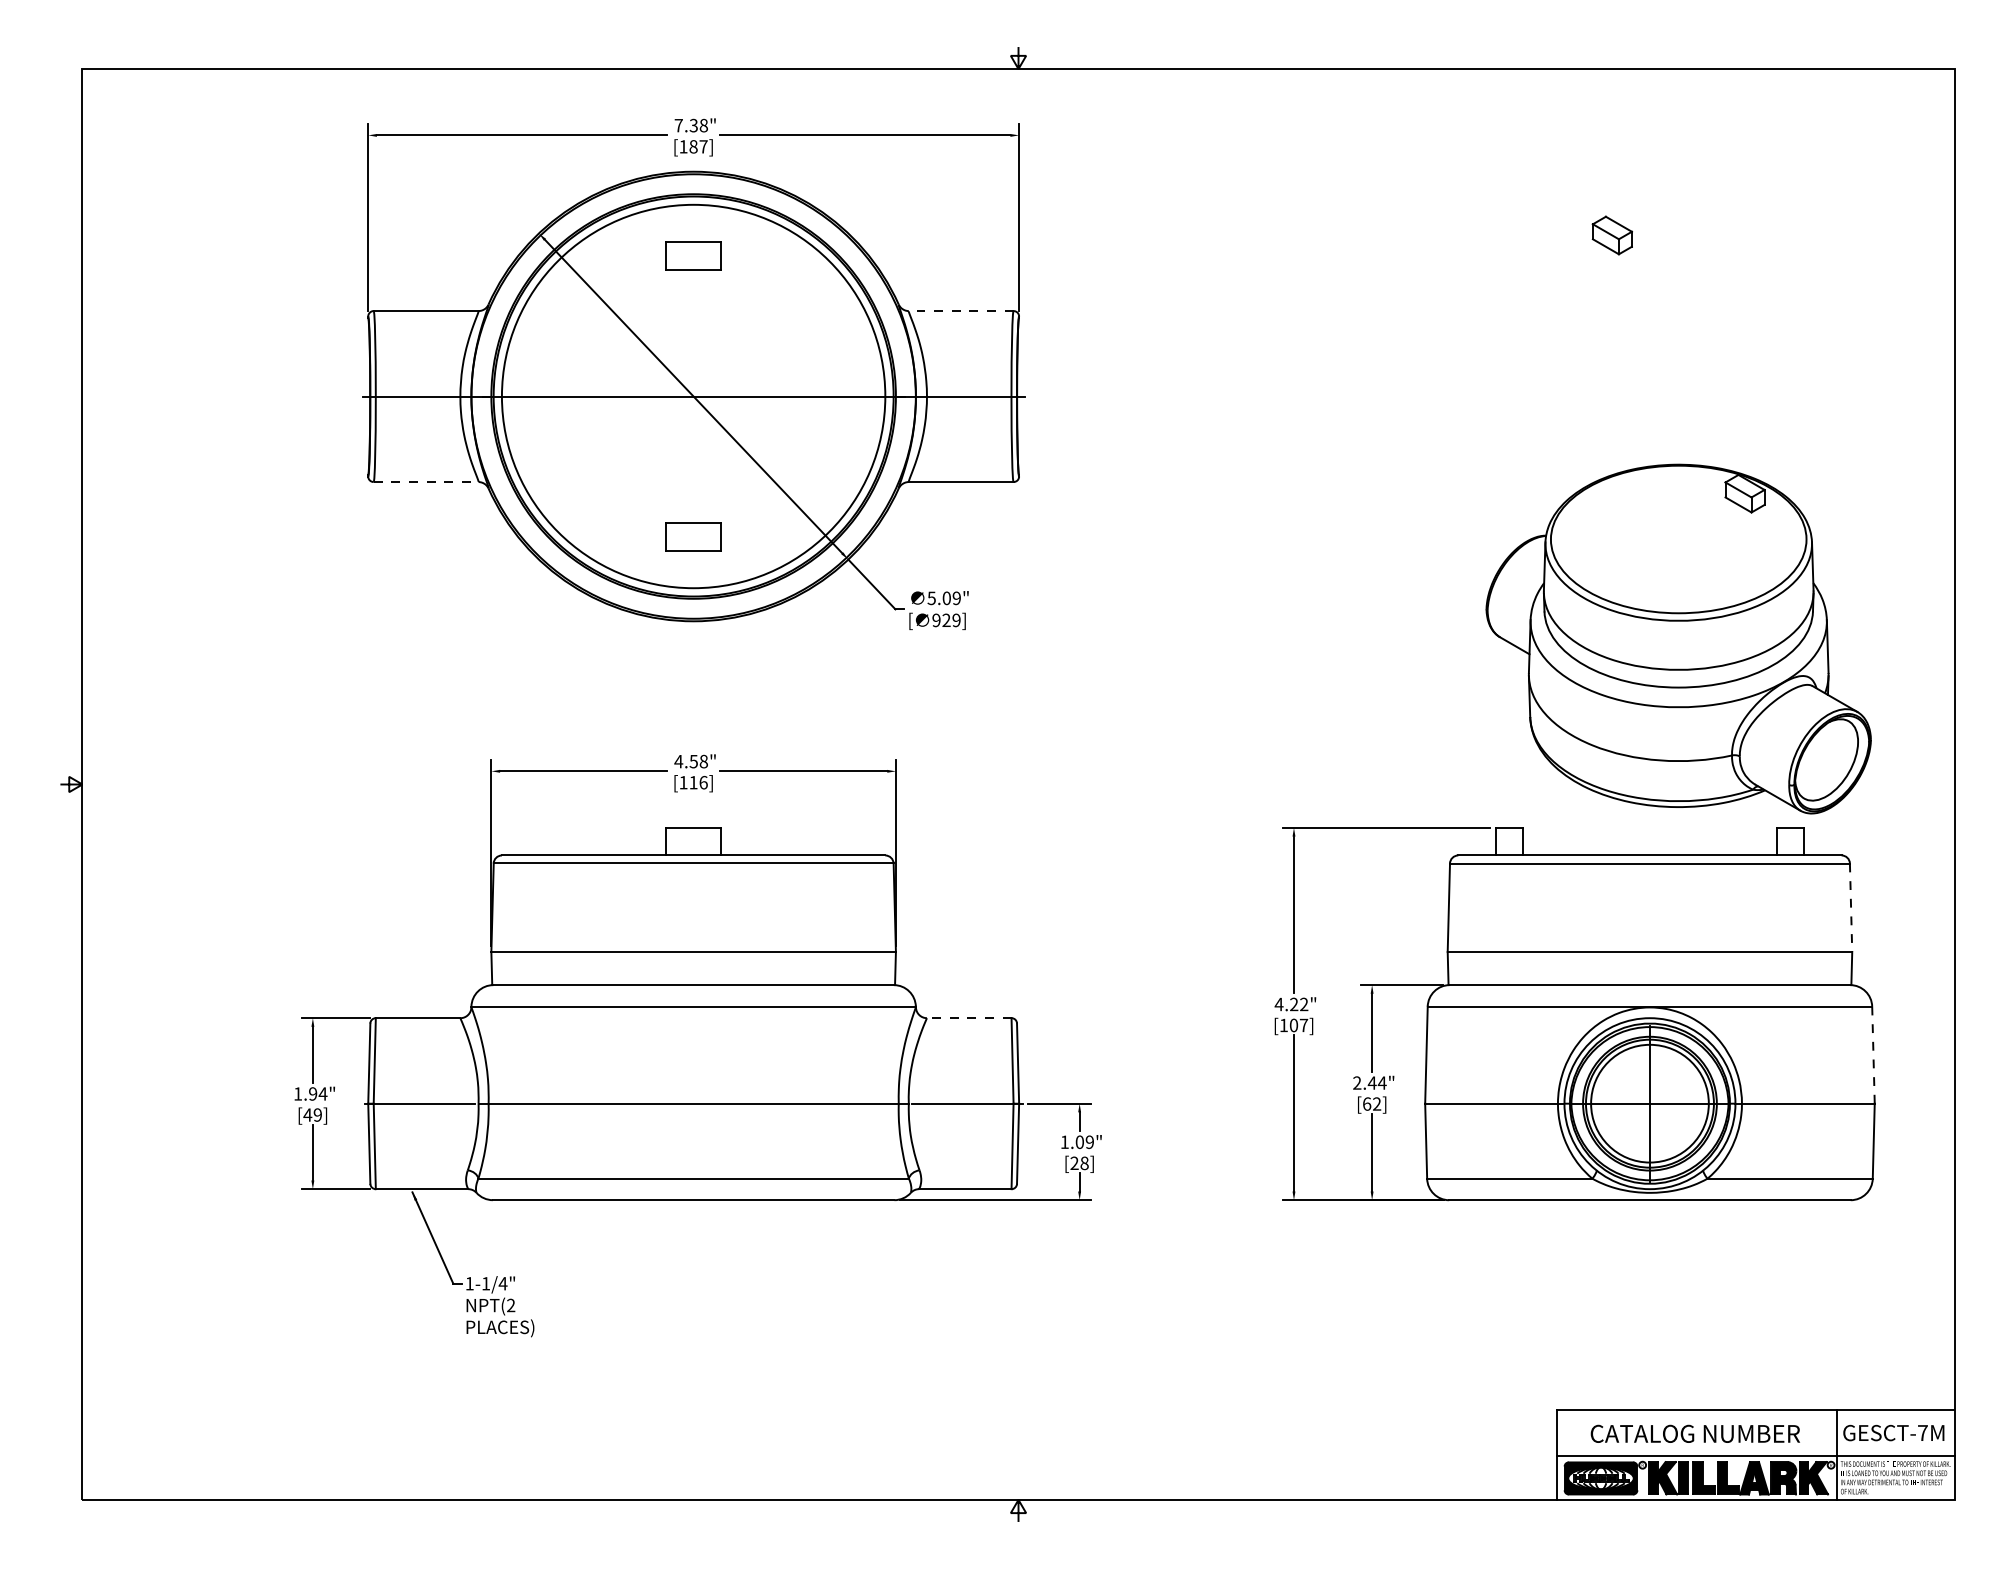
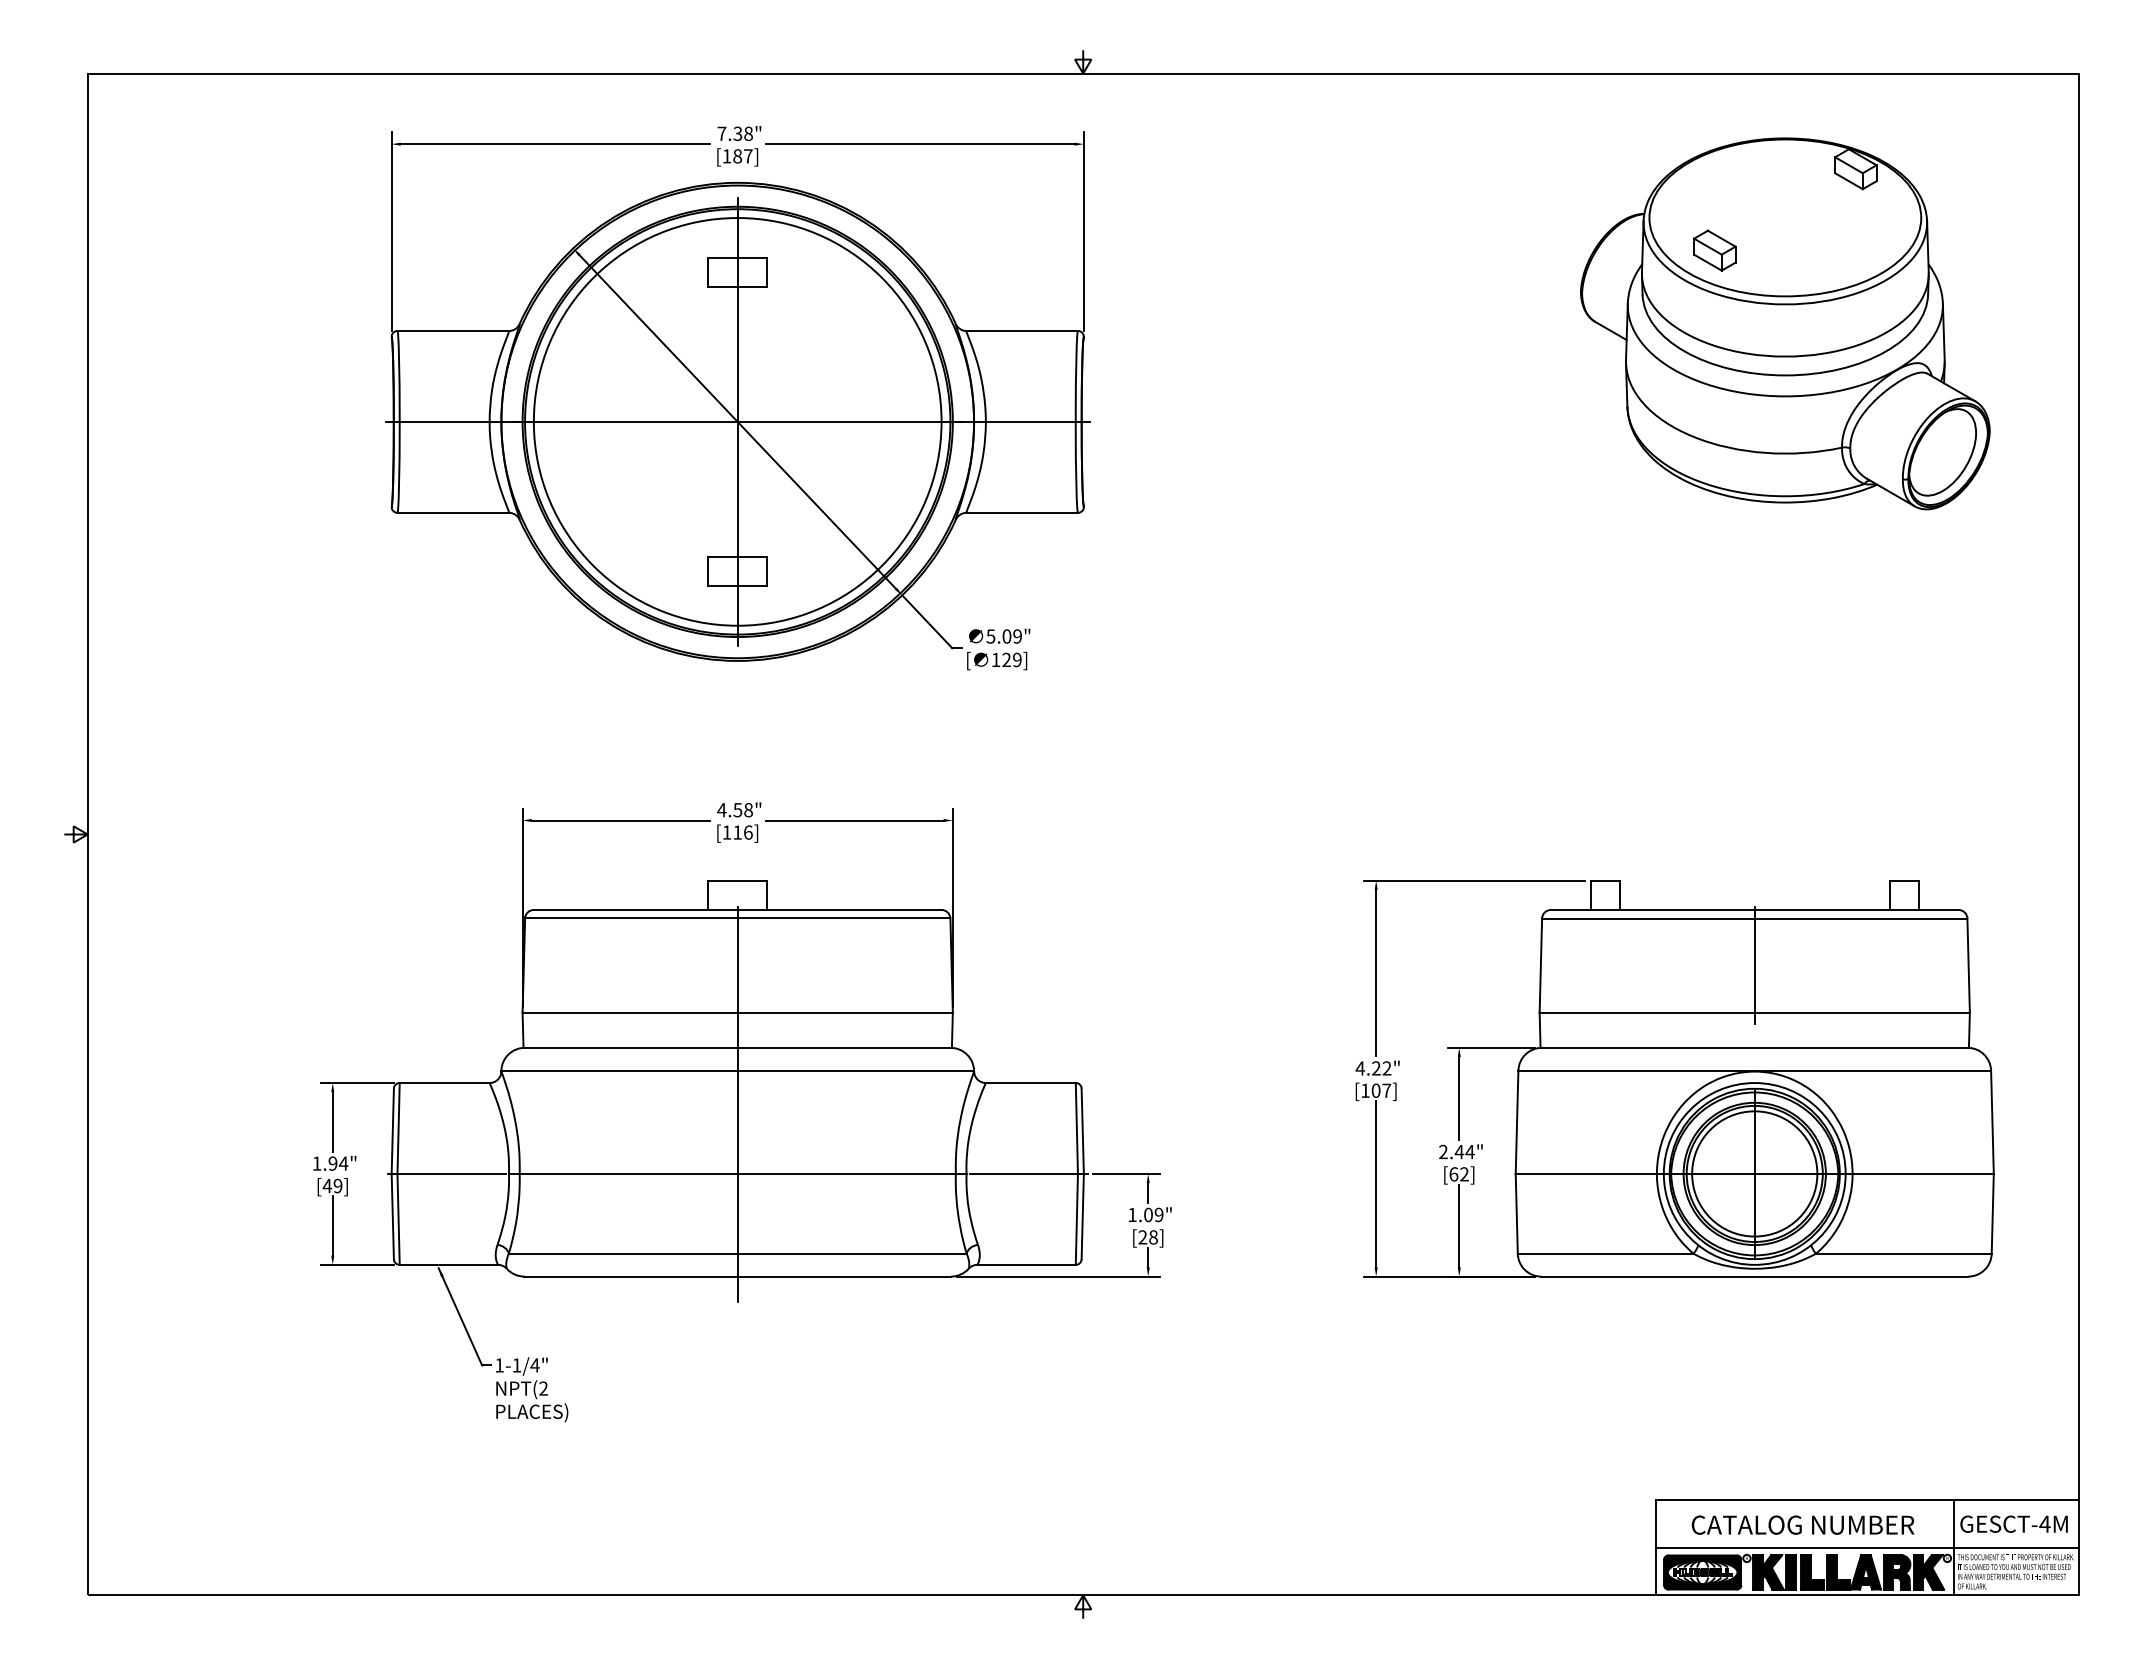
line: (961, 311) -> (1022, 331), dashed -> solid
line: (693, 396) -> (737, 421), added
line: (426, 481) -> (453, 512), dashed -> solid
text: (936, 619) -> (995, 659), 929] -> 129]
part: (1678, 638) -> (1785, 323), moved
line: (1649, 907) -> (1754, 965), added
line: (1850, 908) -> (1968, 966), dashed -> solid
line: (968, 1018) -> (1030, 1083), dashed -> solid
line: (693, 1037) -> (737, 1103), added
line: (1873, 1055) -> (1992, 1122), dashed -> solid
text: (1922, 1432) -> (2044, 1523), GESCT-7M -> GESCT-4M

